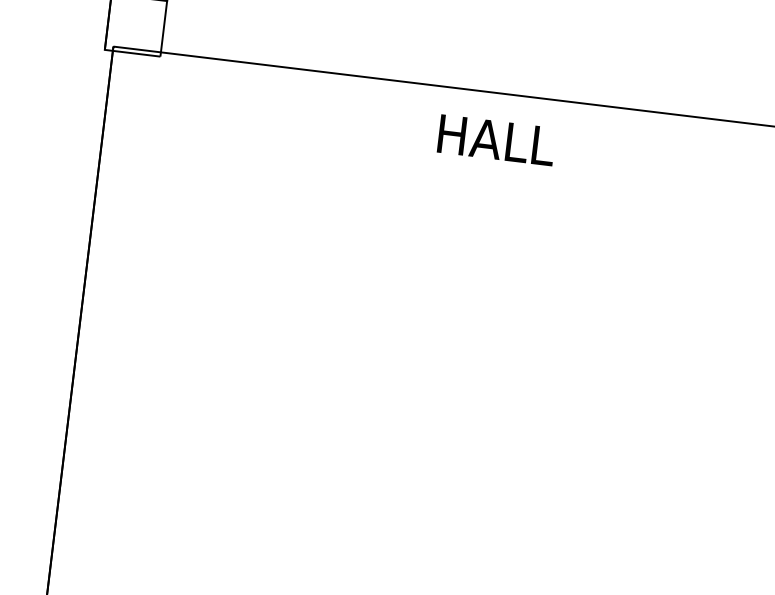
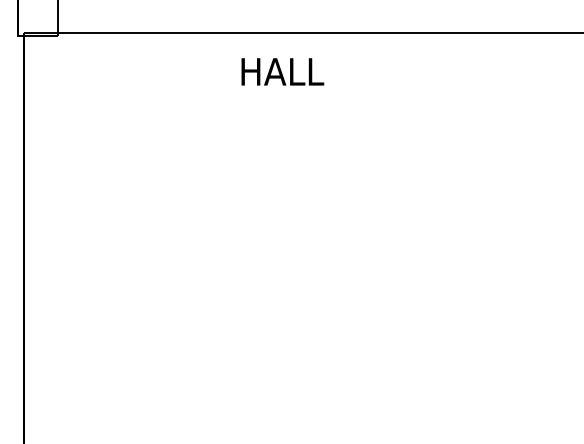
text: (496, 139) -> (282, 71), moved

